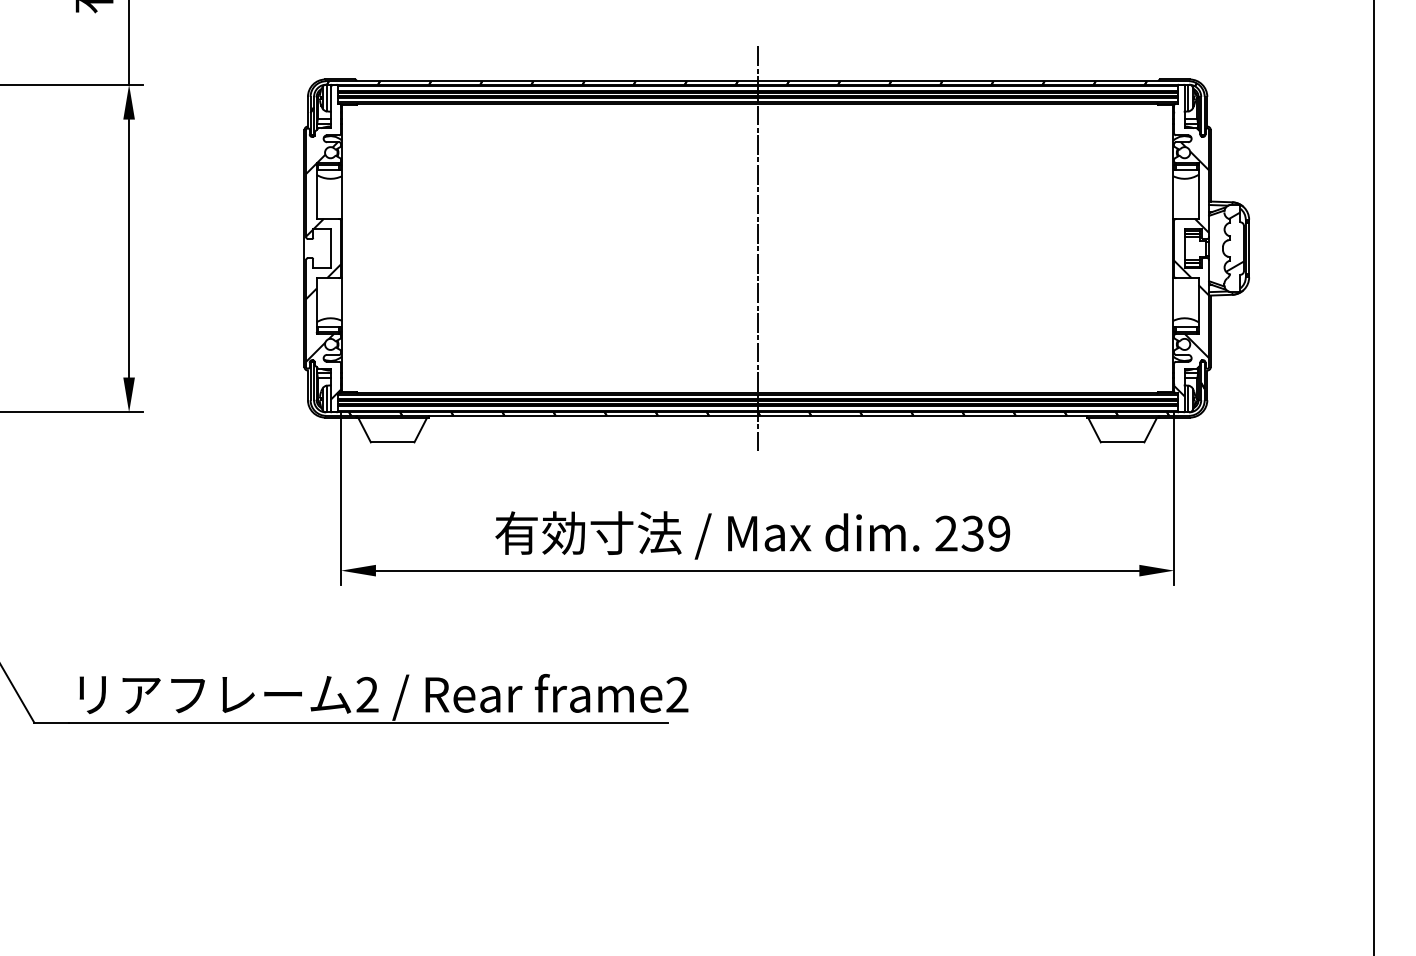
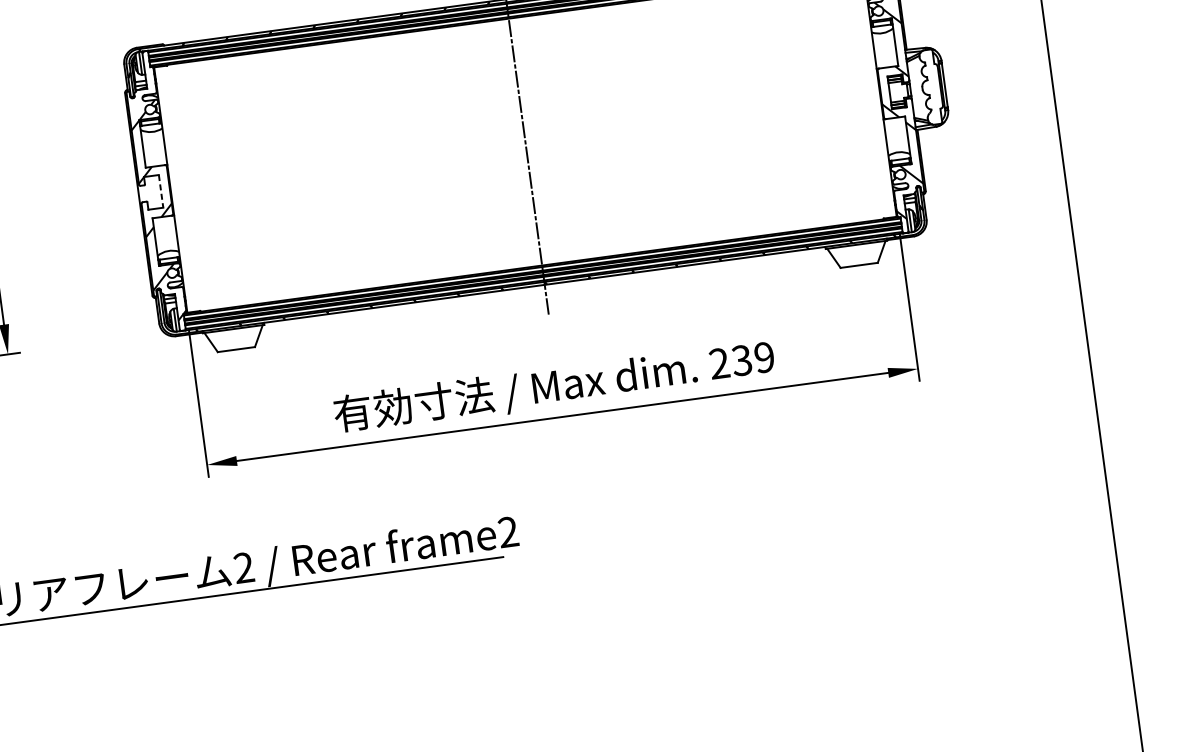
hatch: (1234, 241) -> (931, 81), removed
line: (330, 249) -> (161, 192), solid -> dashed

